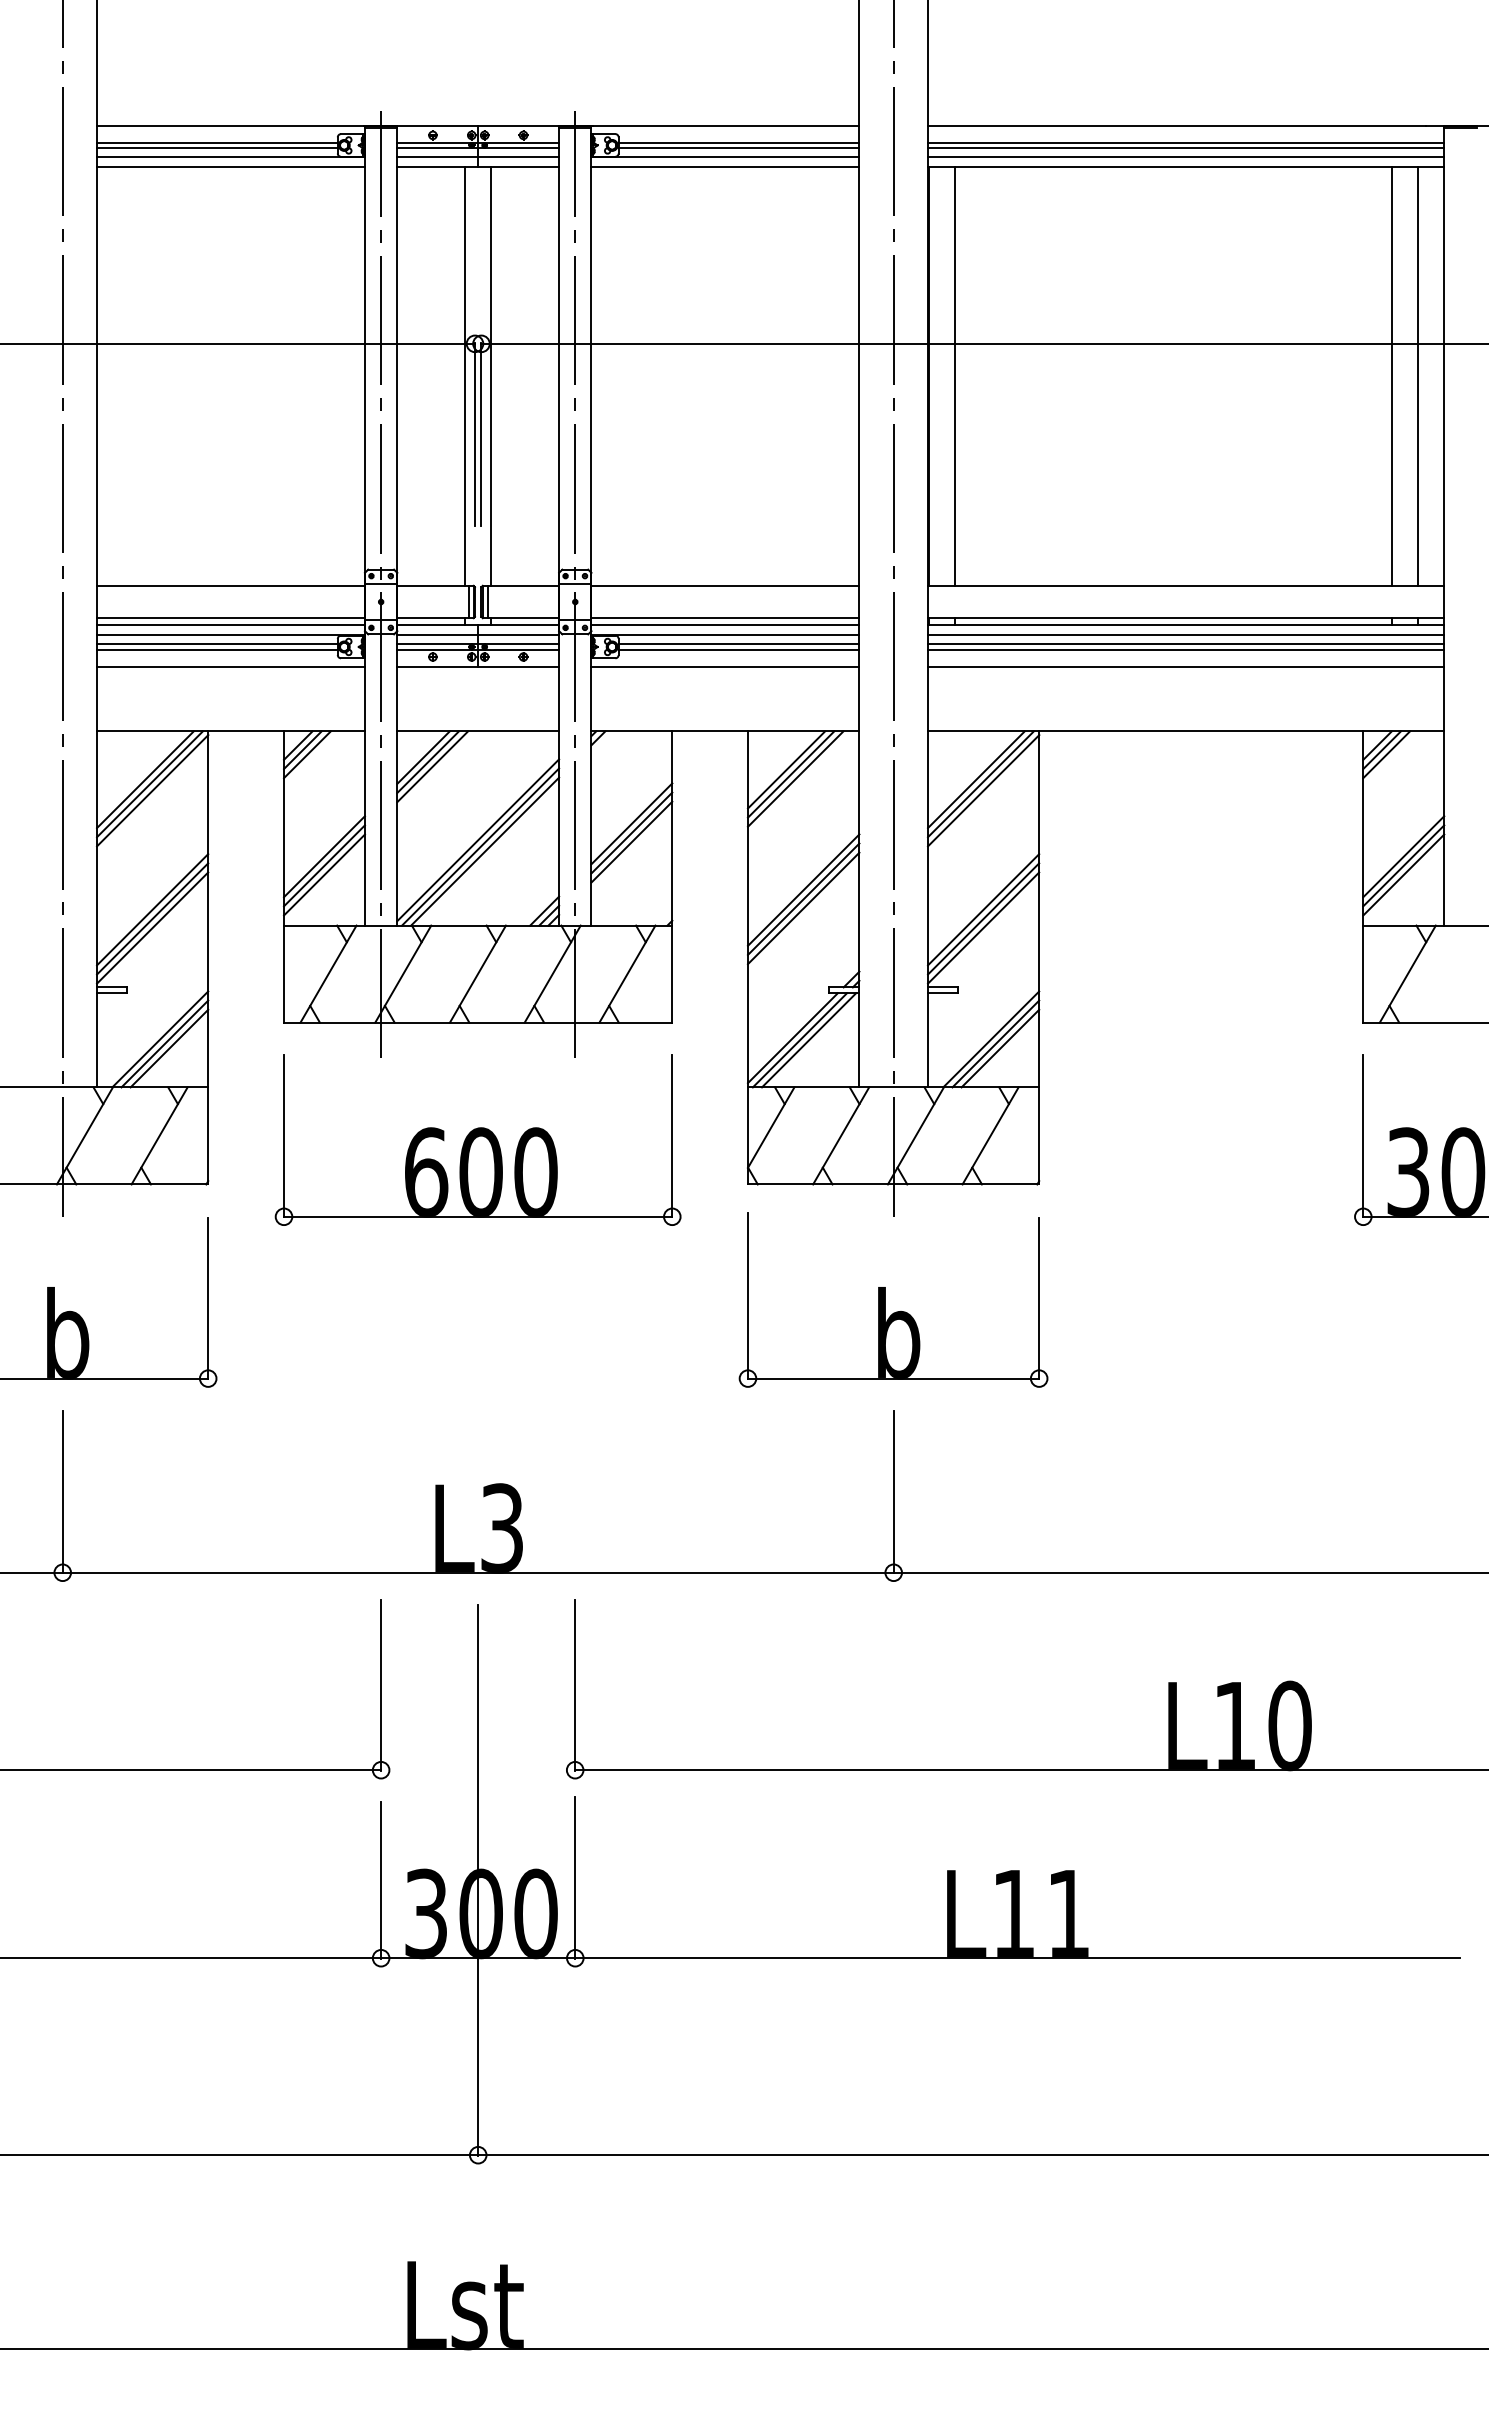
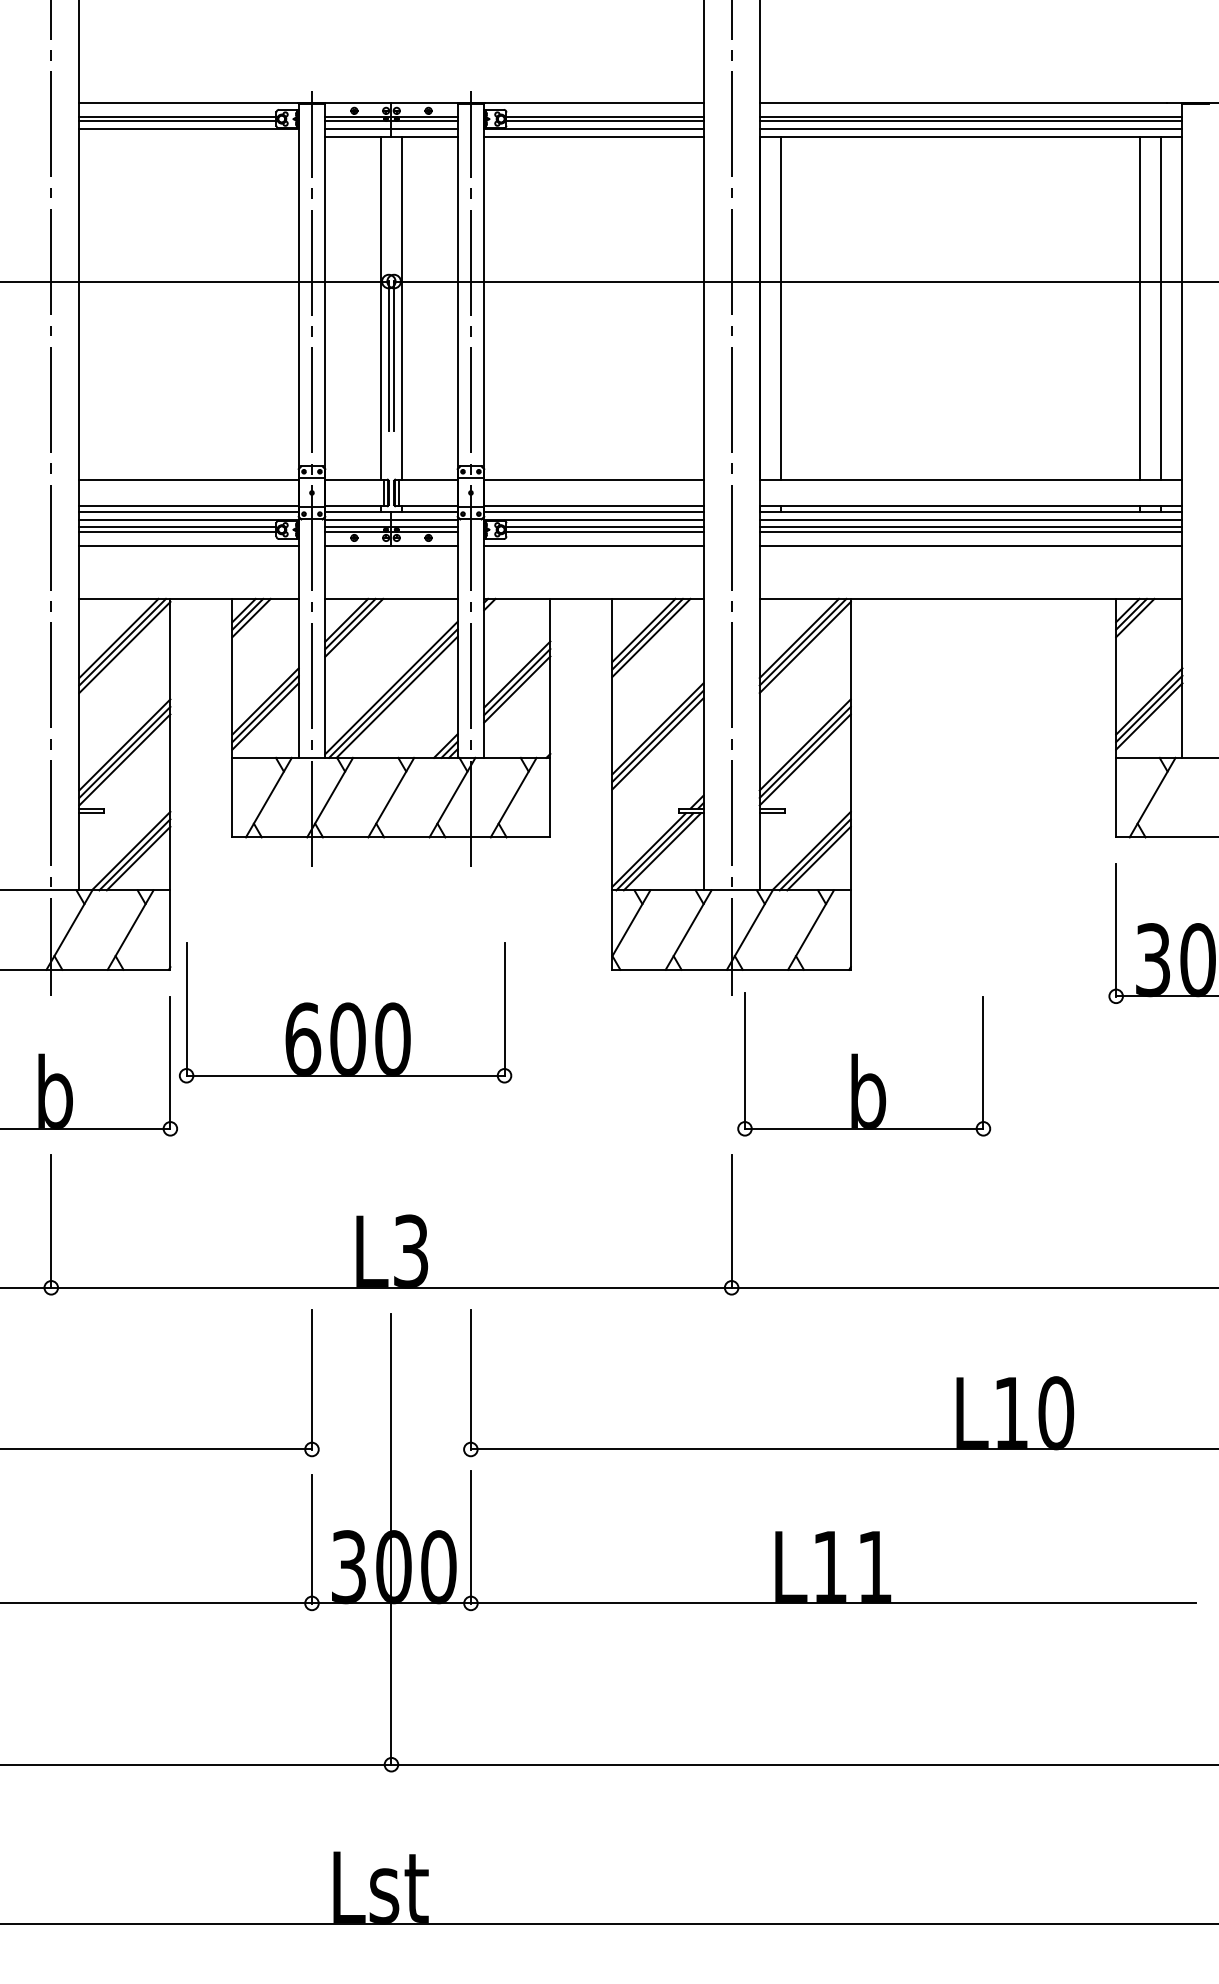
line: (230, 167) -> (188, 137), removed
part: (477, 1139) -> (345, 1012), moved
part: (885, 1299) -> (857, 1064), moved

